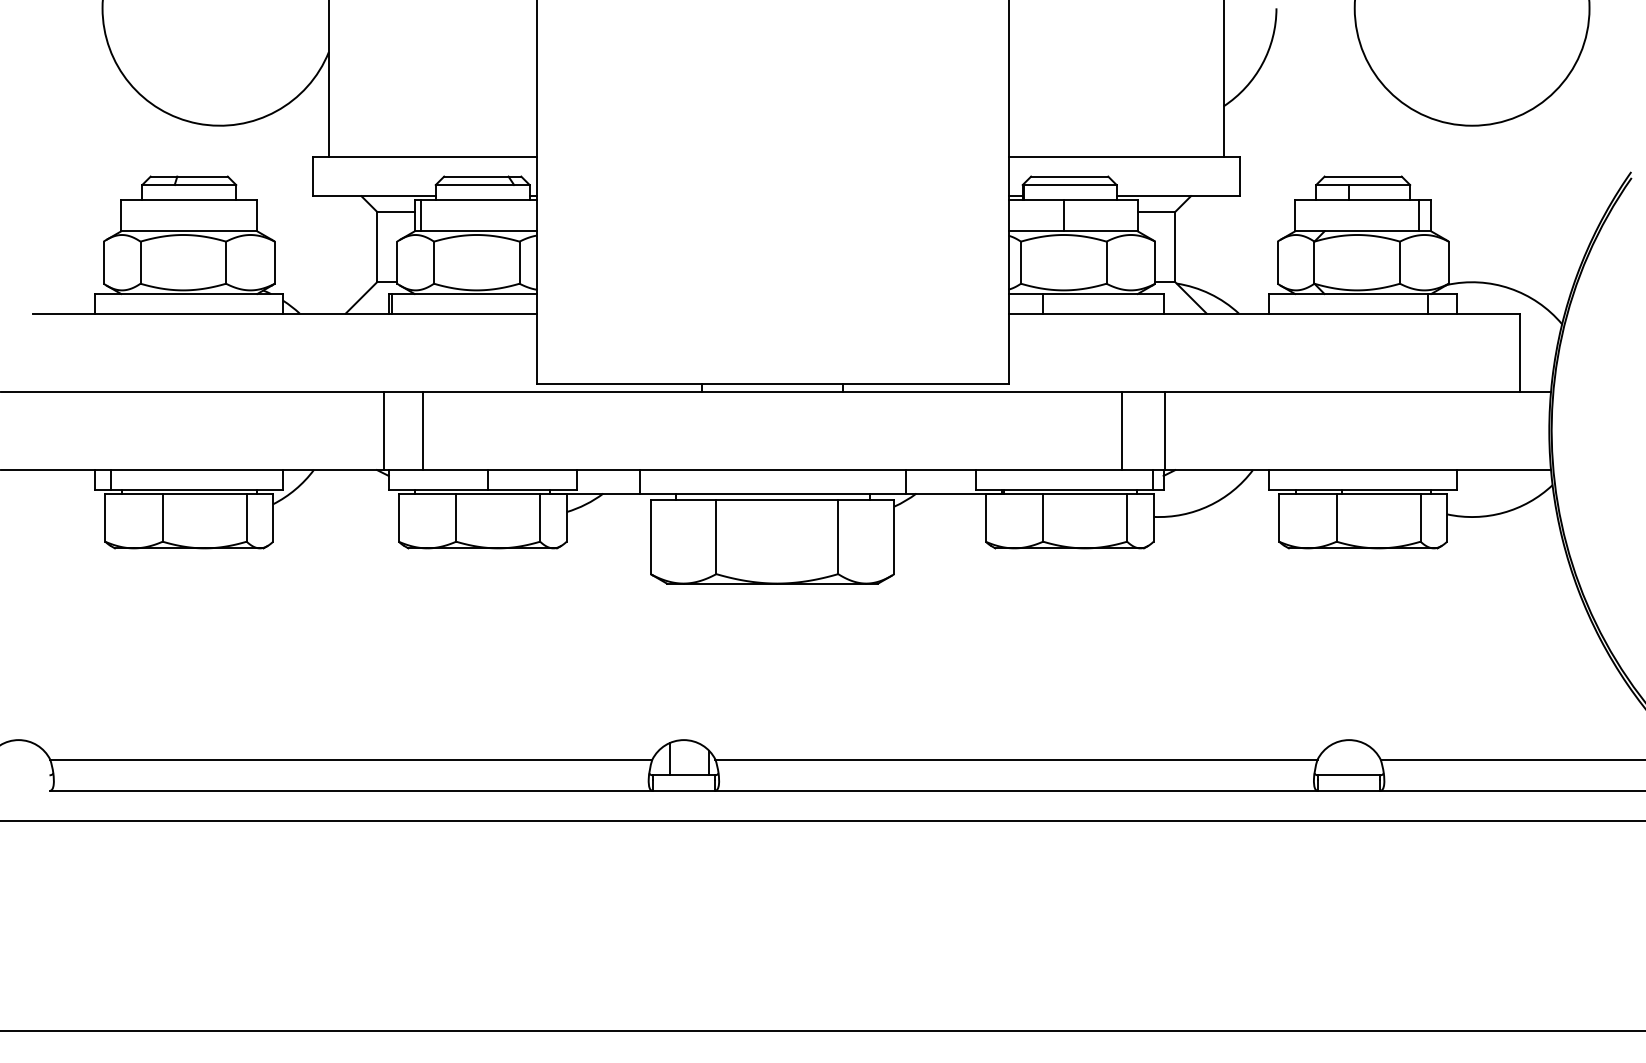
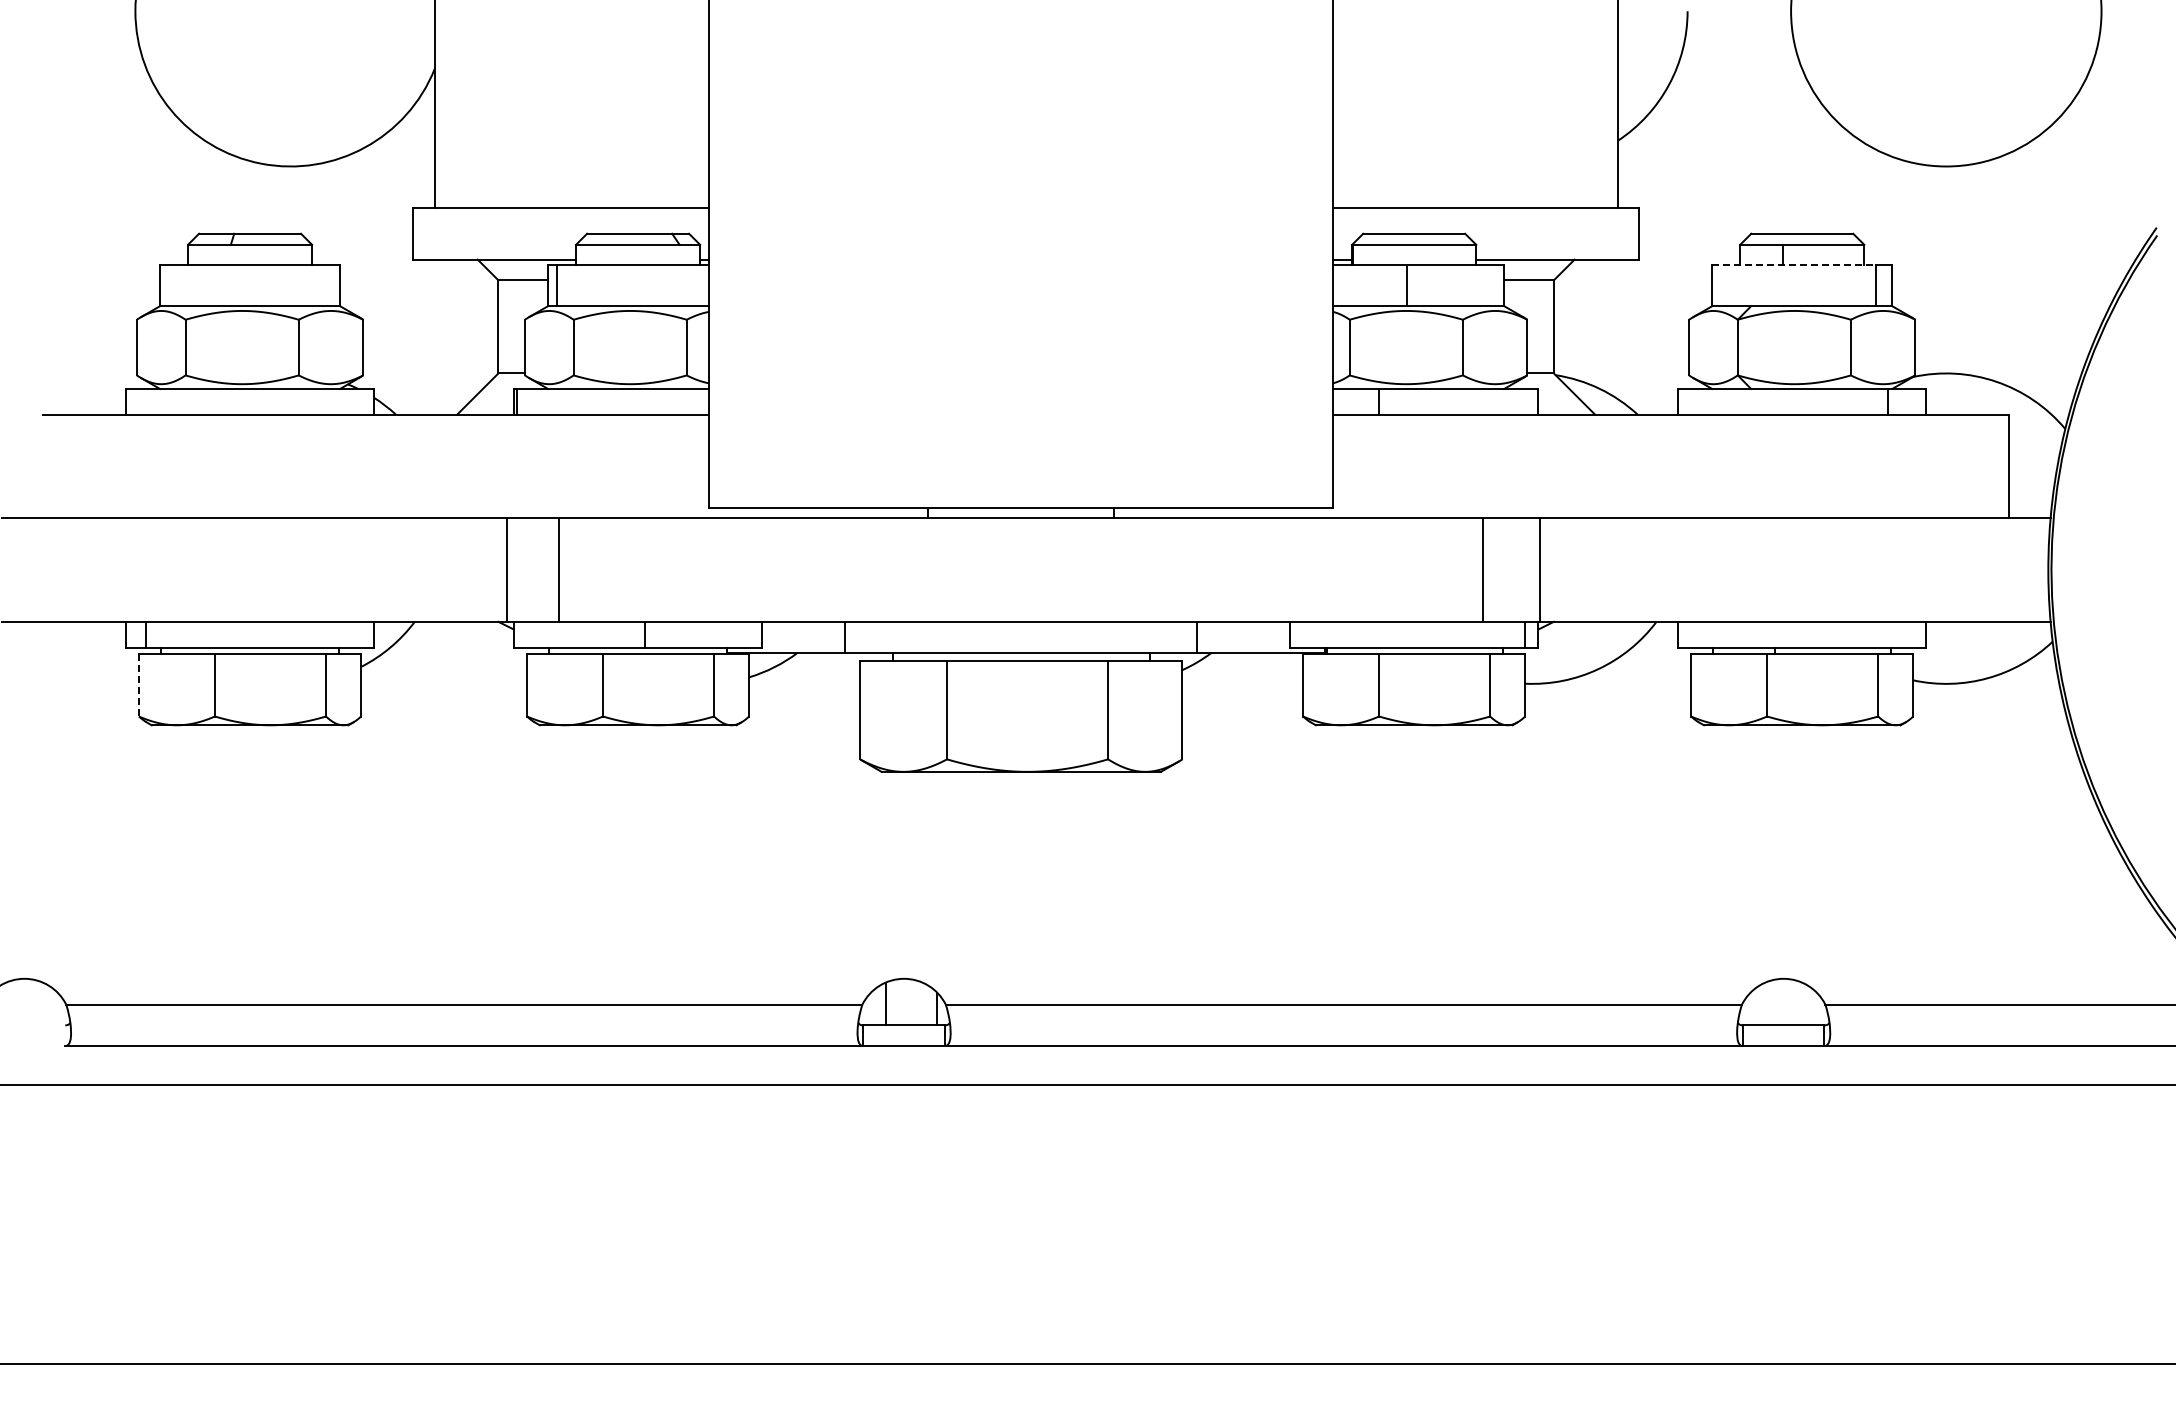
line: (1357, 199) -> (1794, 264), solid -> dashed
line: (105, 518) -> (139, 685), solid -> dashed

